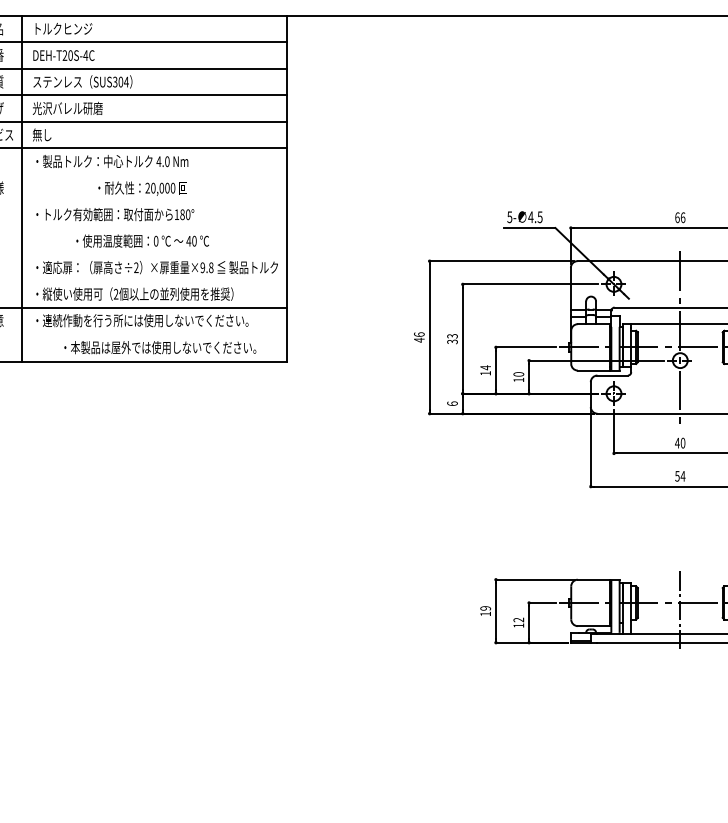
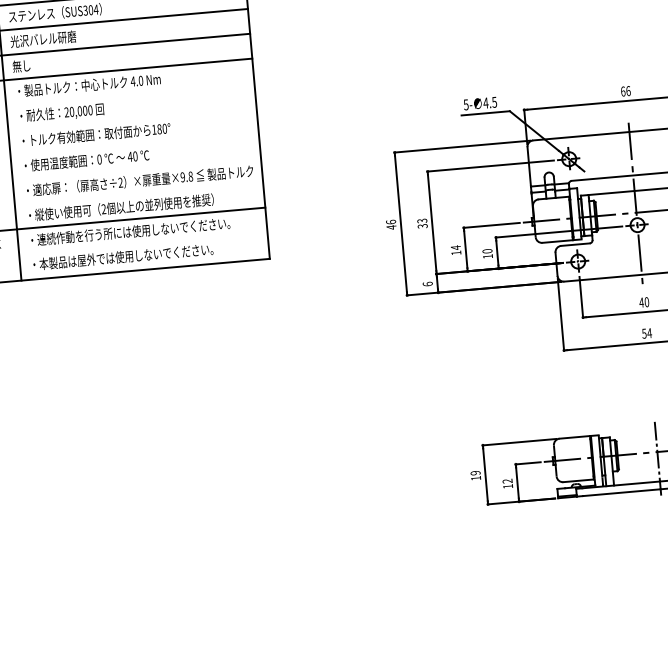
text: (142, 188) -> (61, 113), moved
text: (142, 240) -> (86, 160), moved
text: (160, 347) -> (123, 256), moved

